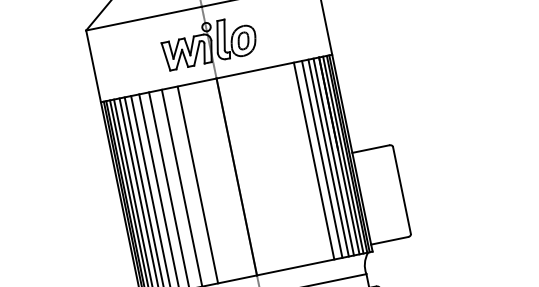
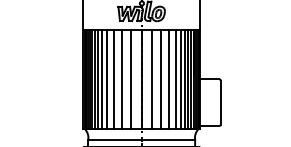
line: (303, 163) -> (175, 79), added
line: (291, 165) -> (169, 79), added
line: (275, 168) -> (161, 79), added
line: (258, 172) -> (152, 79), added
line: (216, 181) -> (131, 79), added

